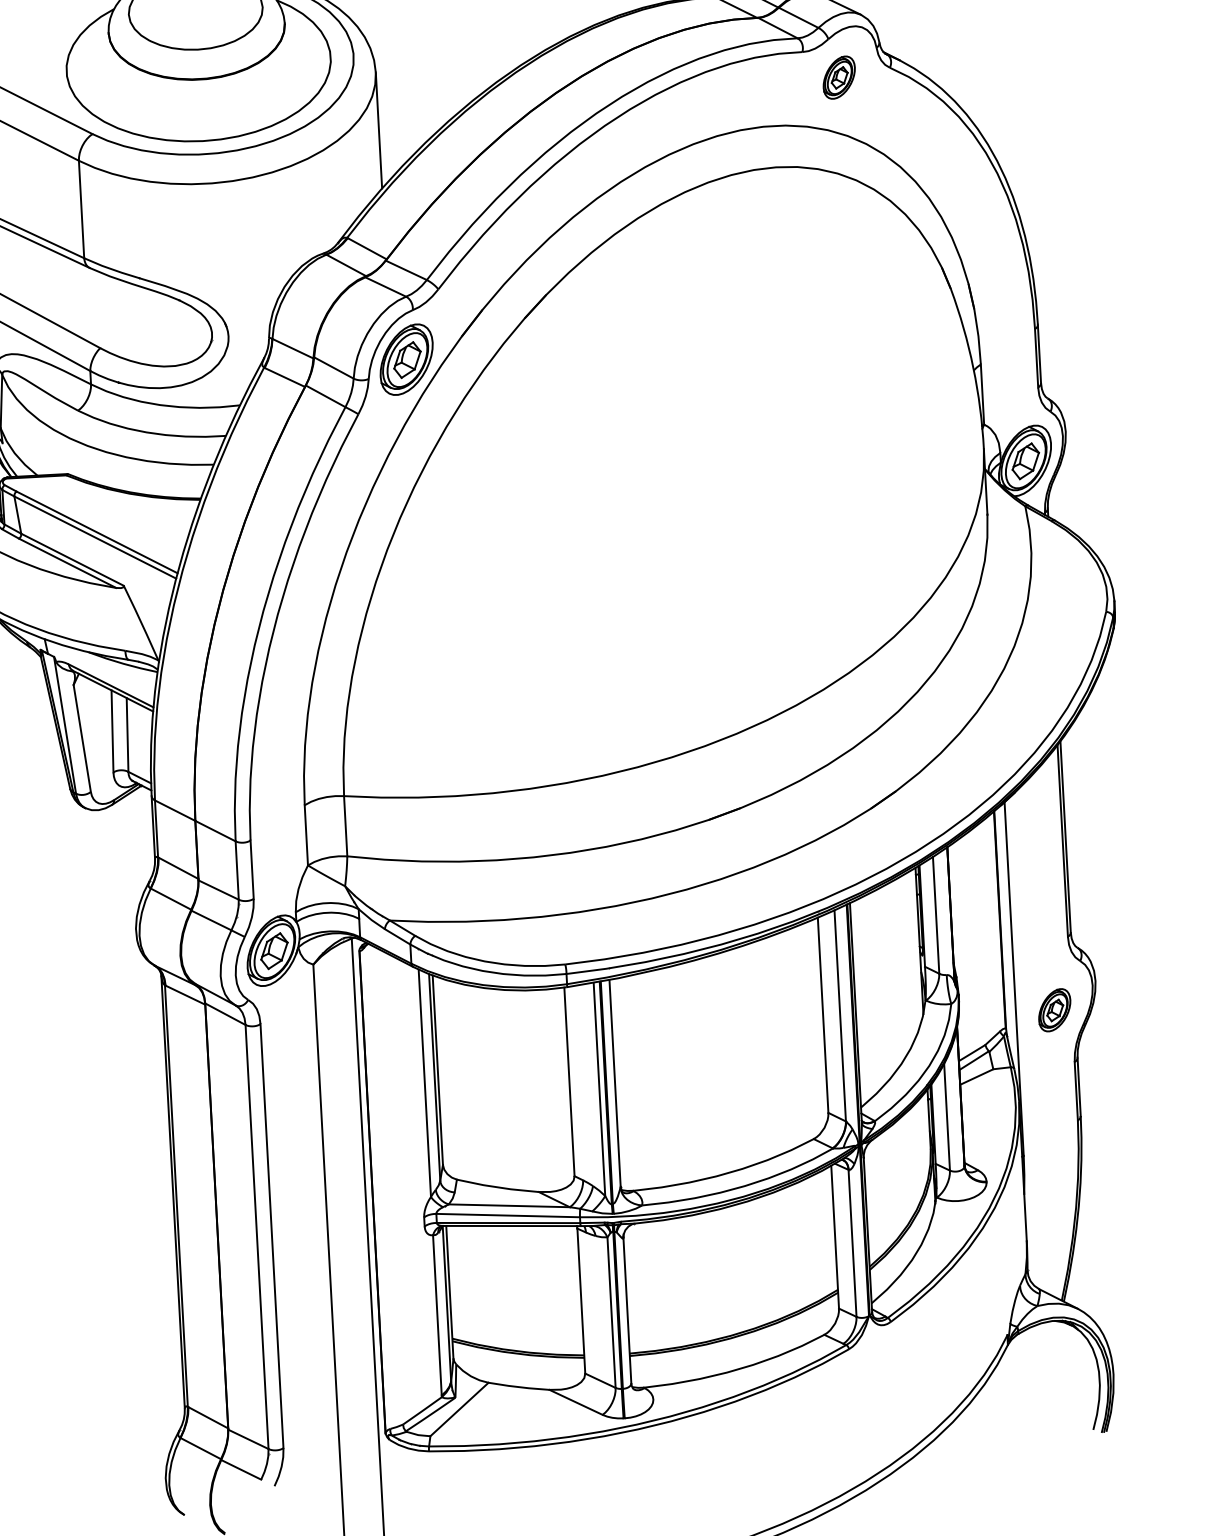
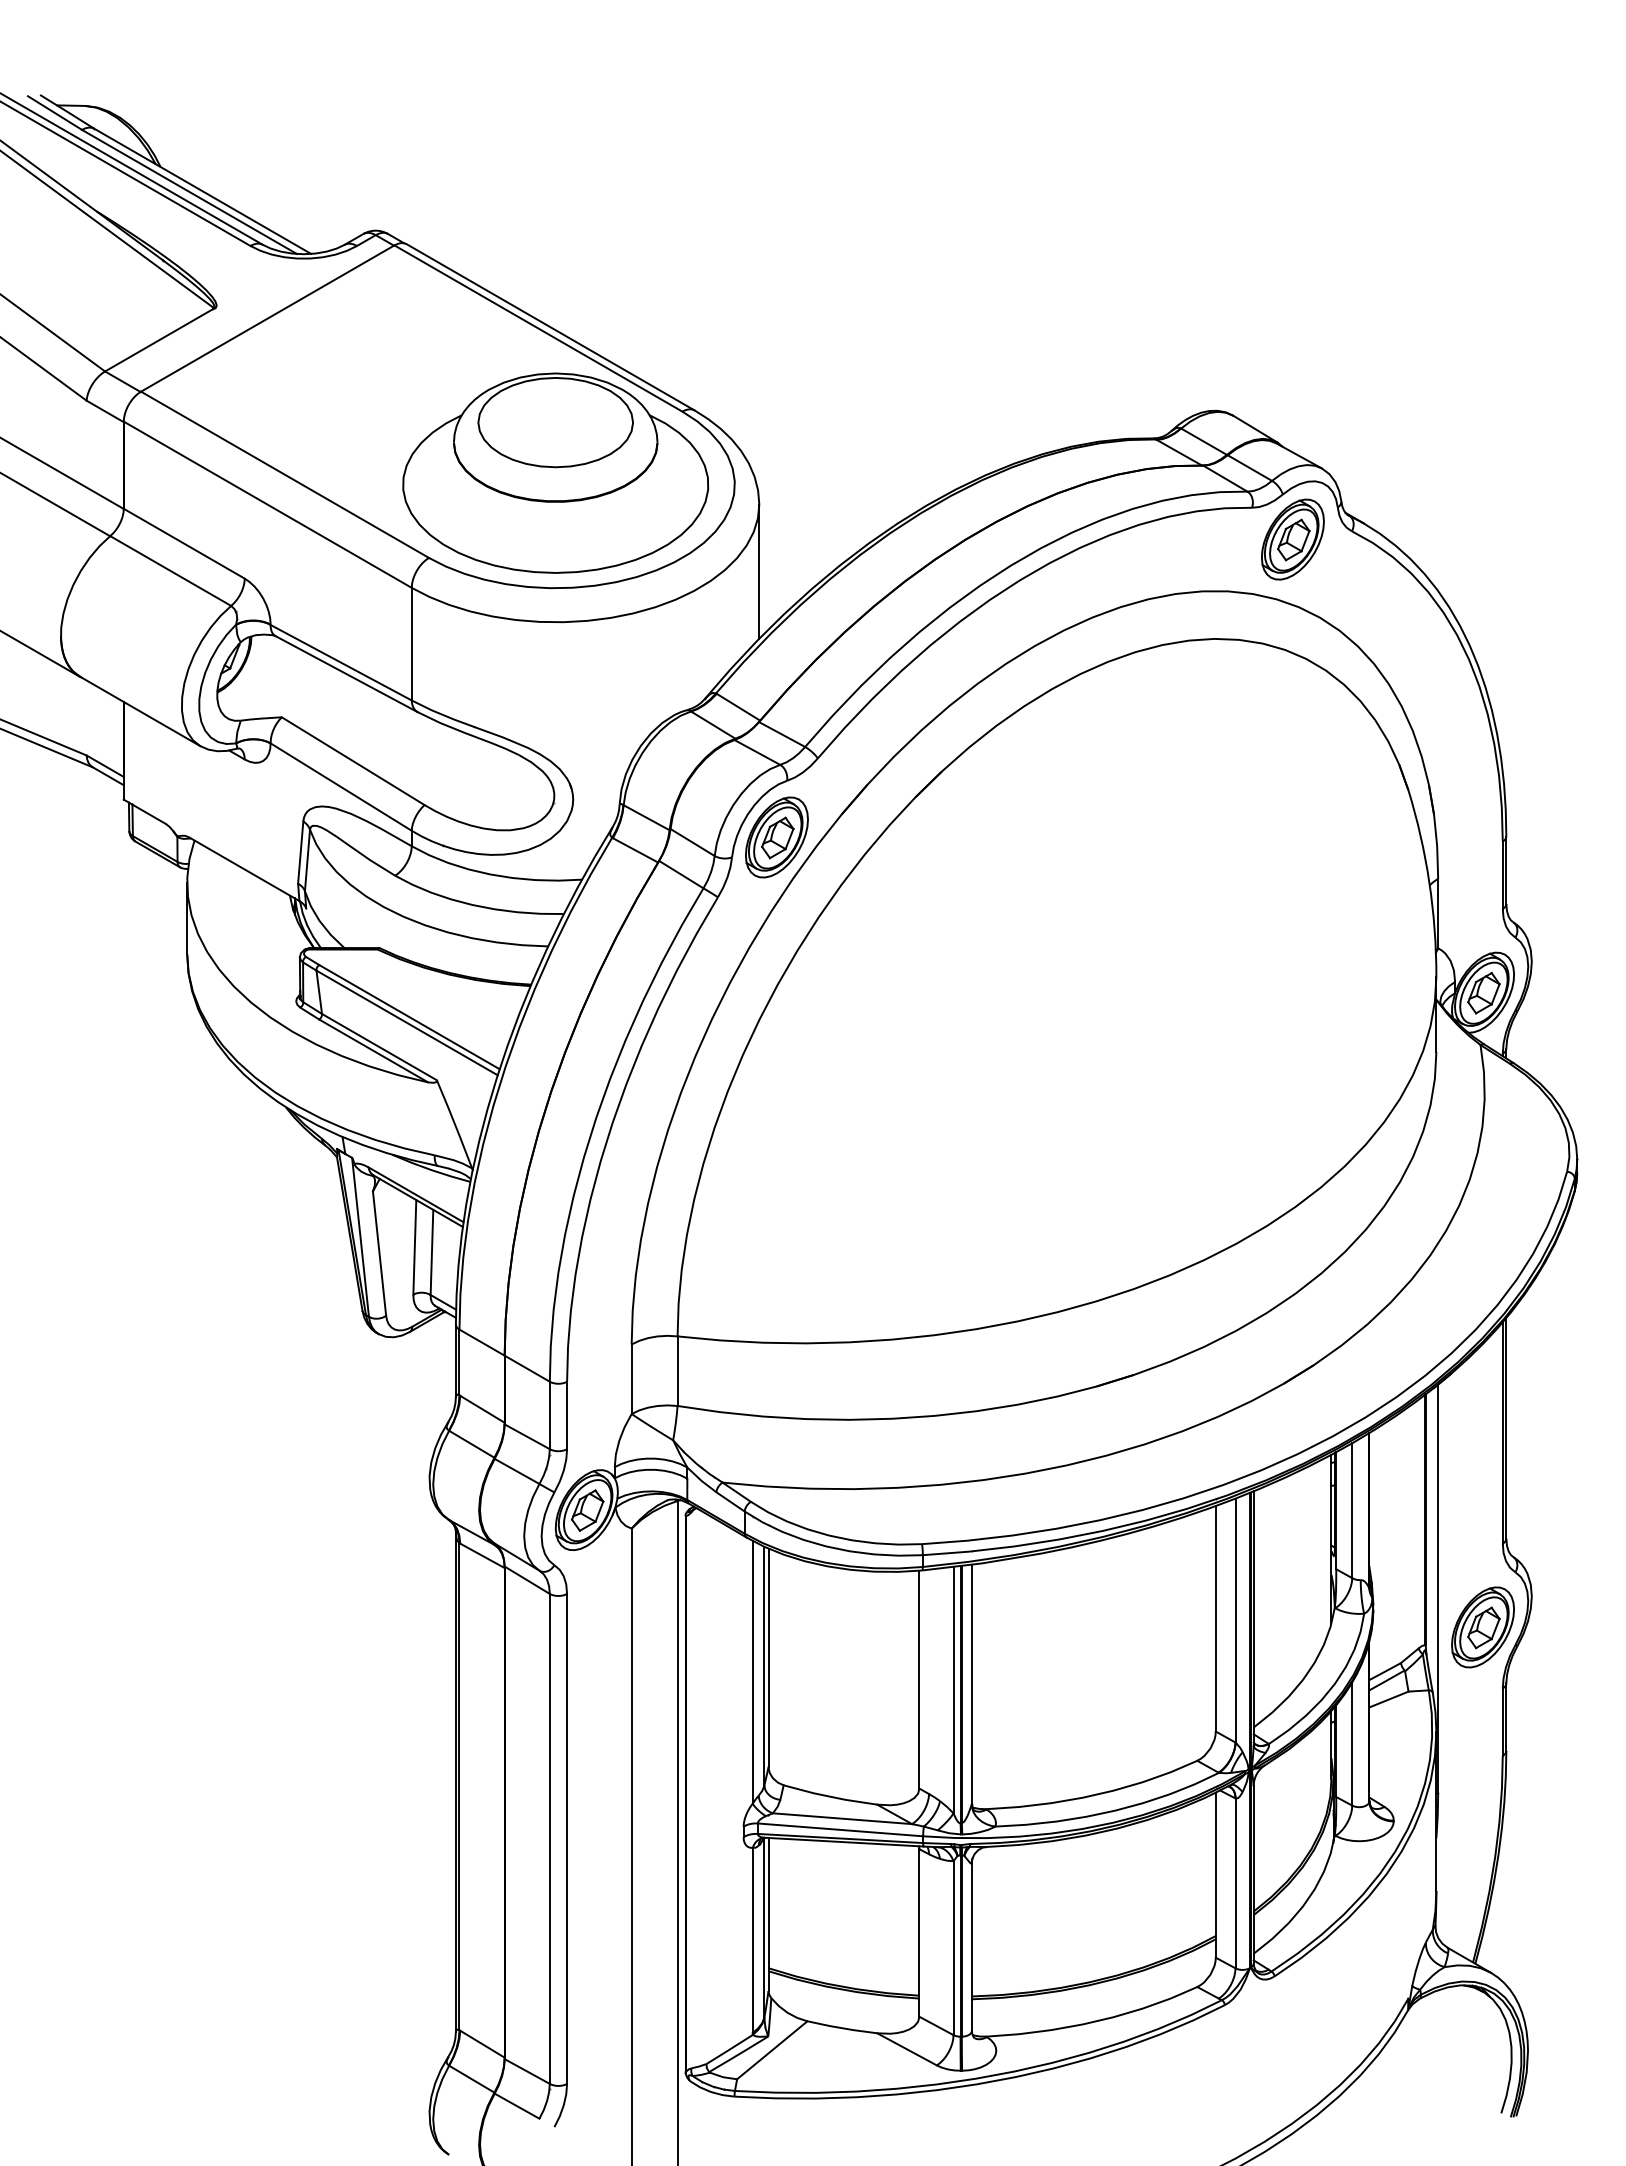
part: (838, 77) -> (1292, 539), size x1.67
part: (1054, 1010) -> (1482, 1627), size x1.67

